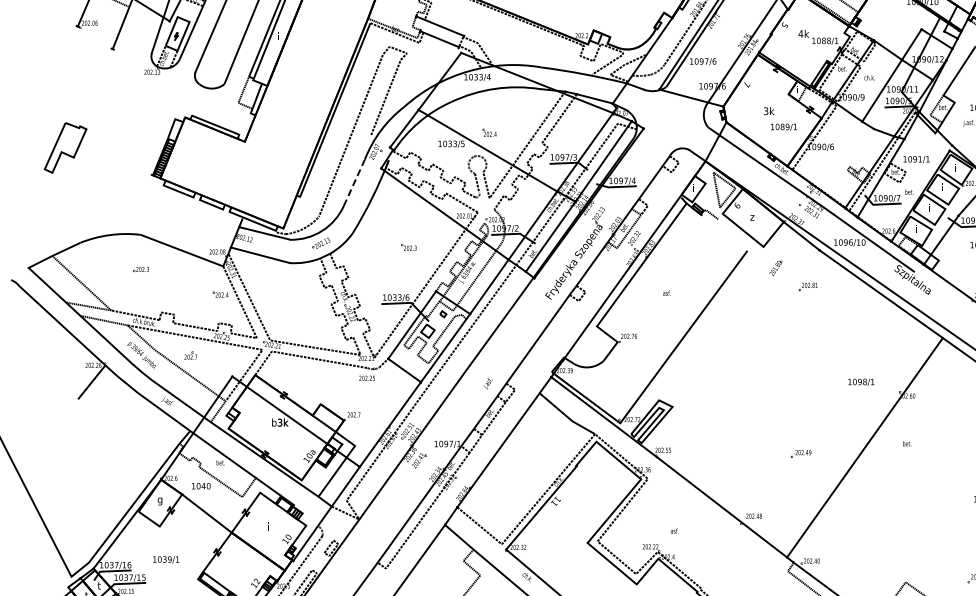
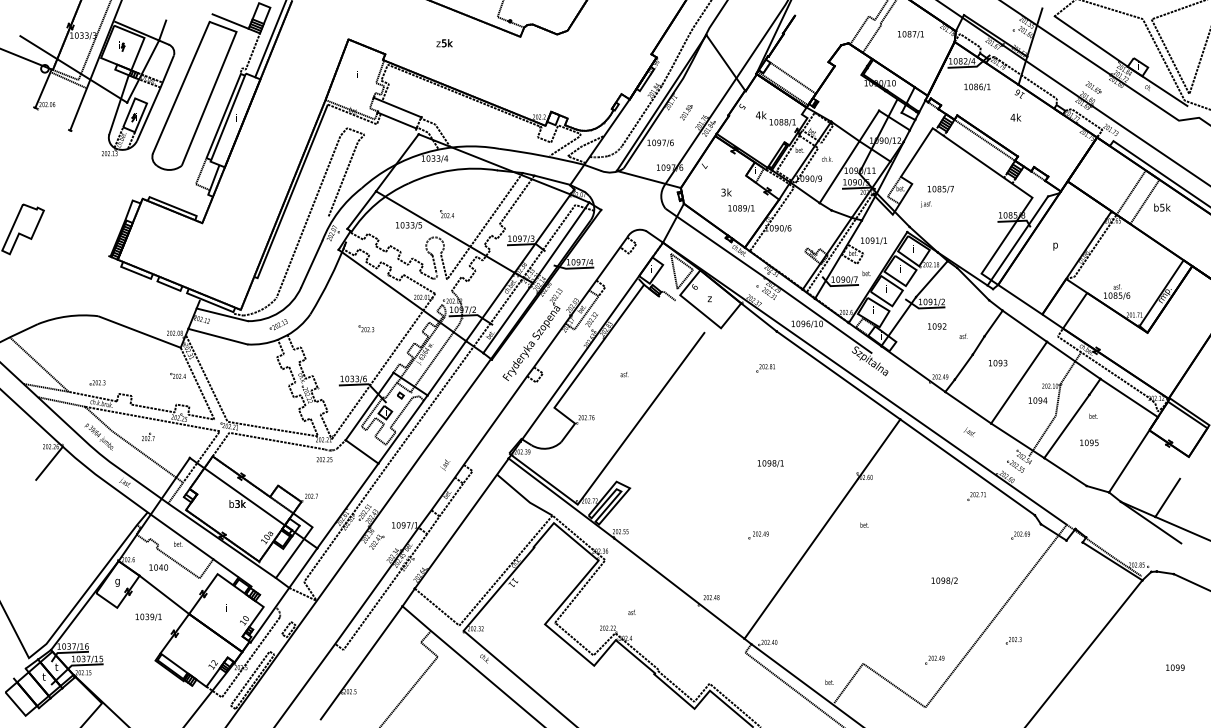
line: (355, 182) -> (312, 263), dashed -> solid
part: (776, 268) -> (686, 112), moved
part: (141, 269) -> (97, 382), moved
text: (861, 382) -> (770, 463), moved
text: (166, 559) -> (148, 616), moved

